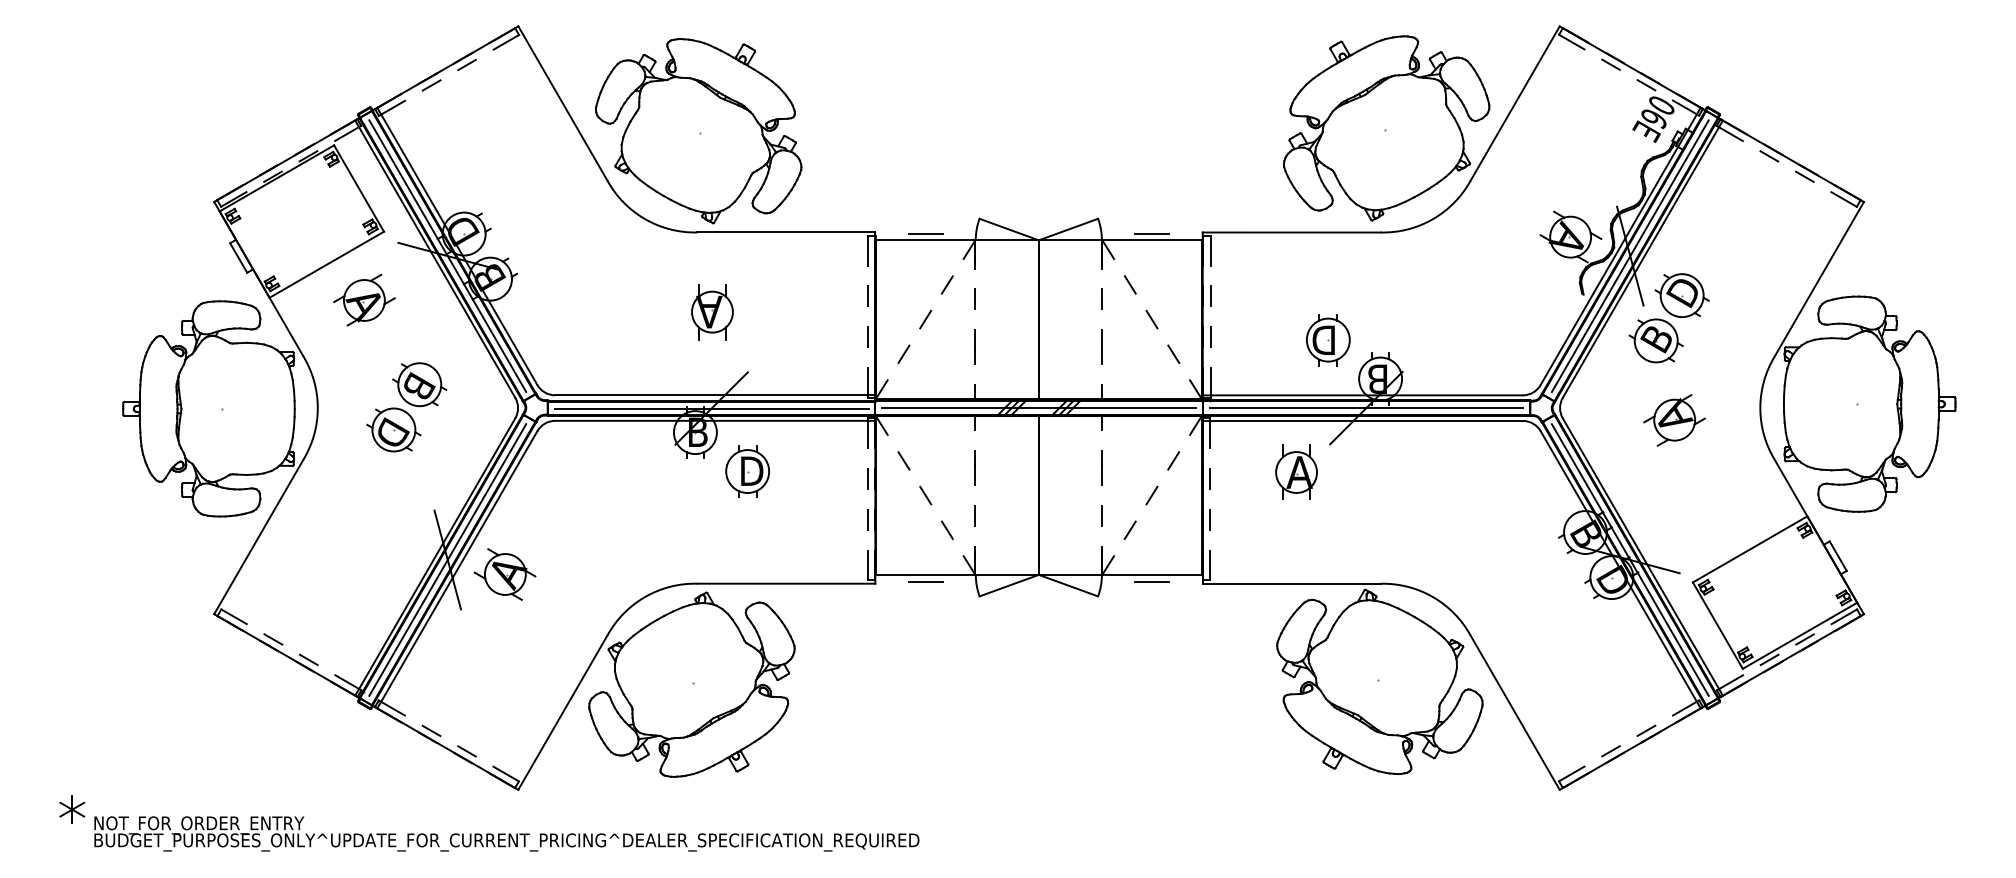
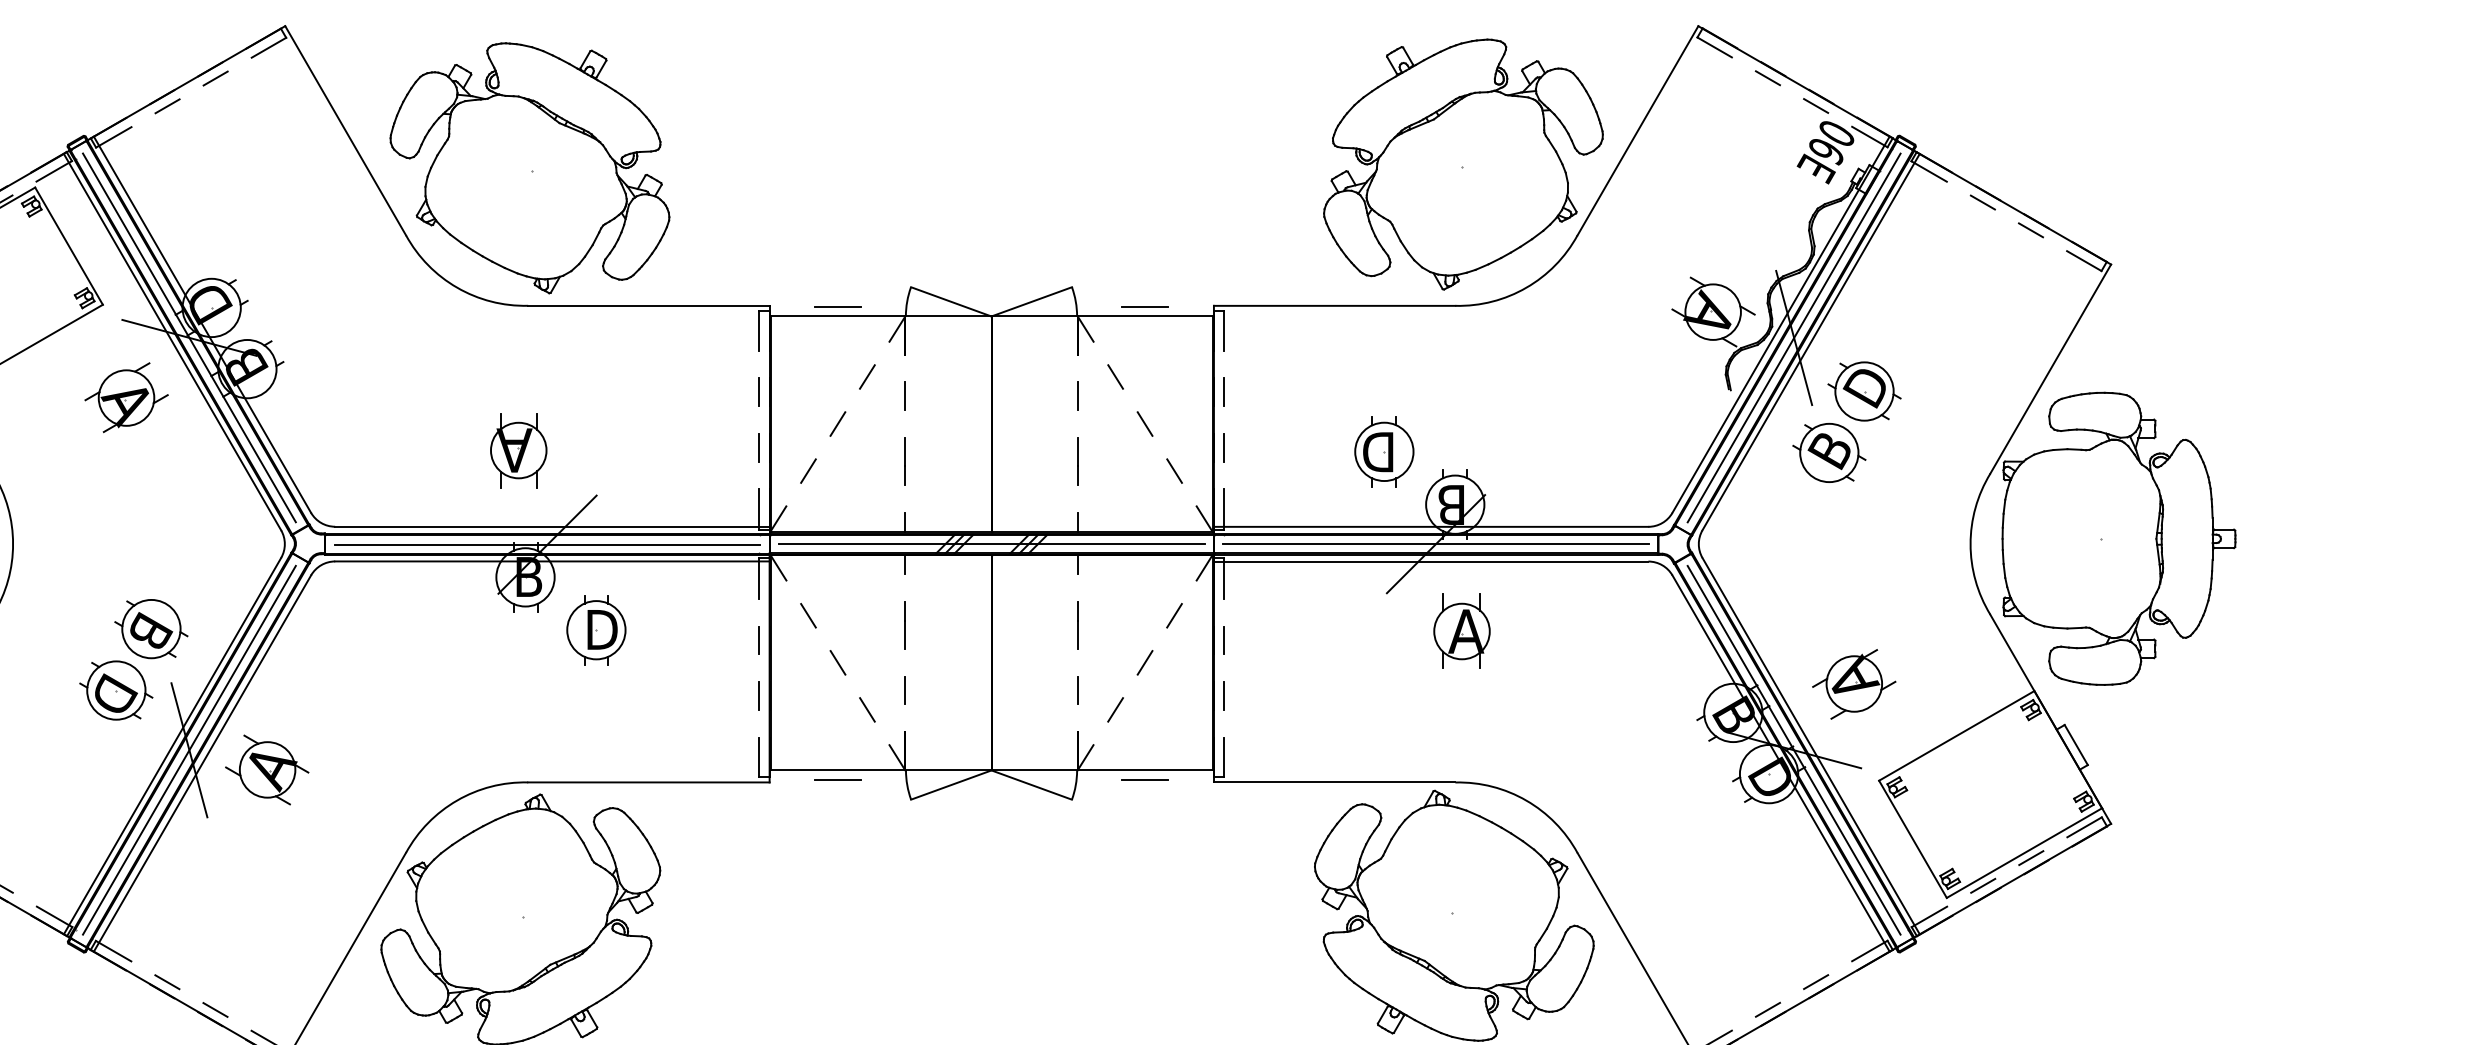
part: (364, 299) -> (126, 396), moved
part: (712, 312) -> (518, 451), moved
part: (406, 407) -> (133, 660), moved
part: (1674, 420) -> (1854, 684), moved
part: (1296, 471) -> (1461, 630), moved

